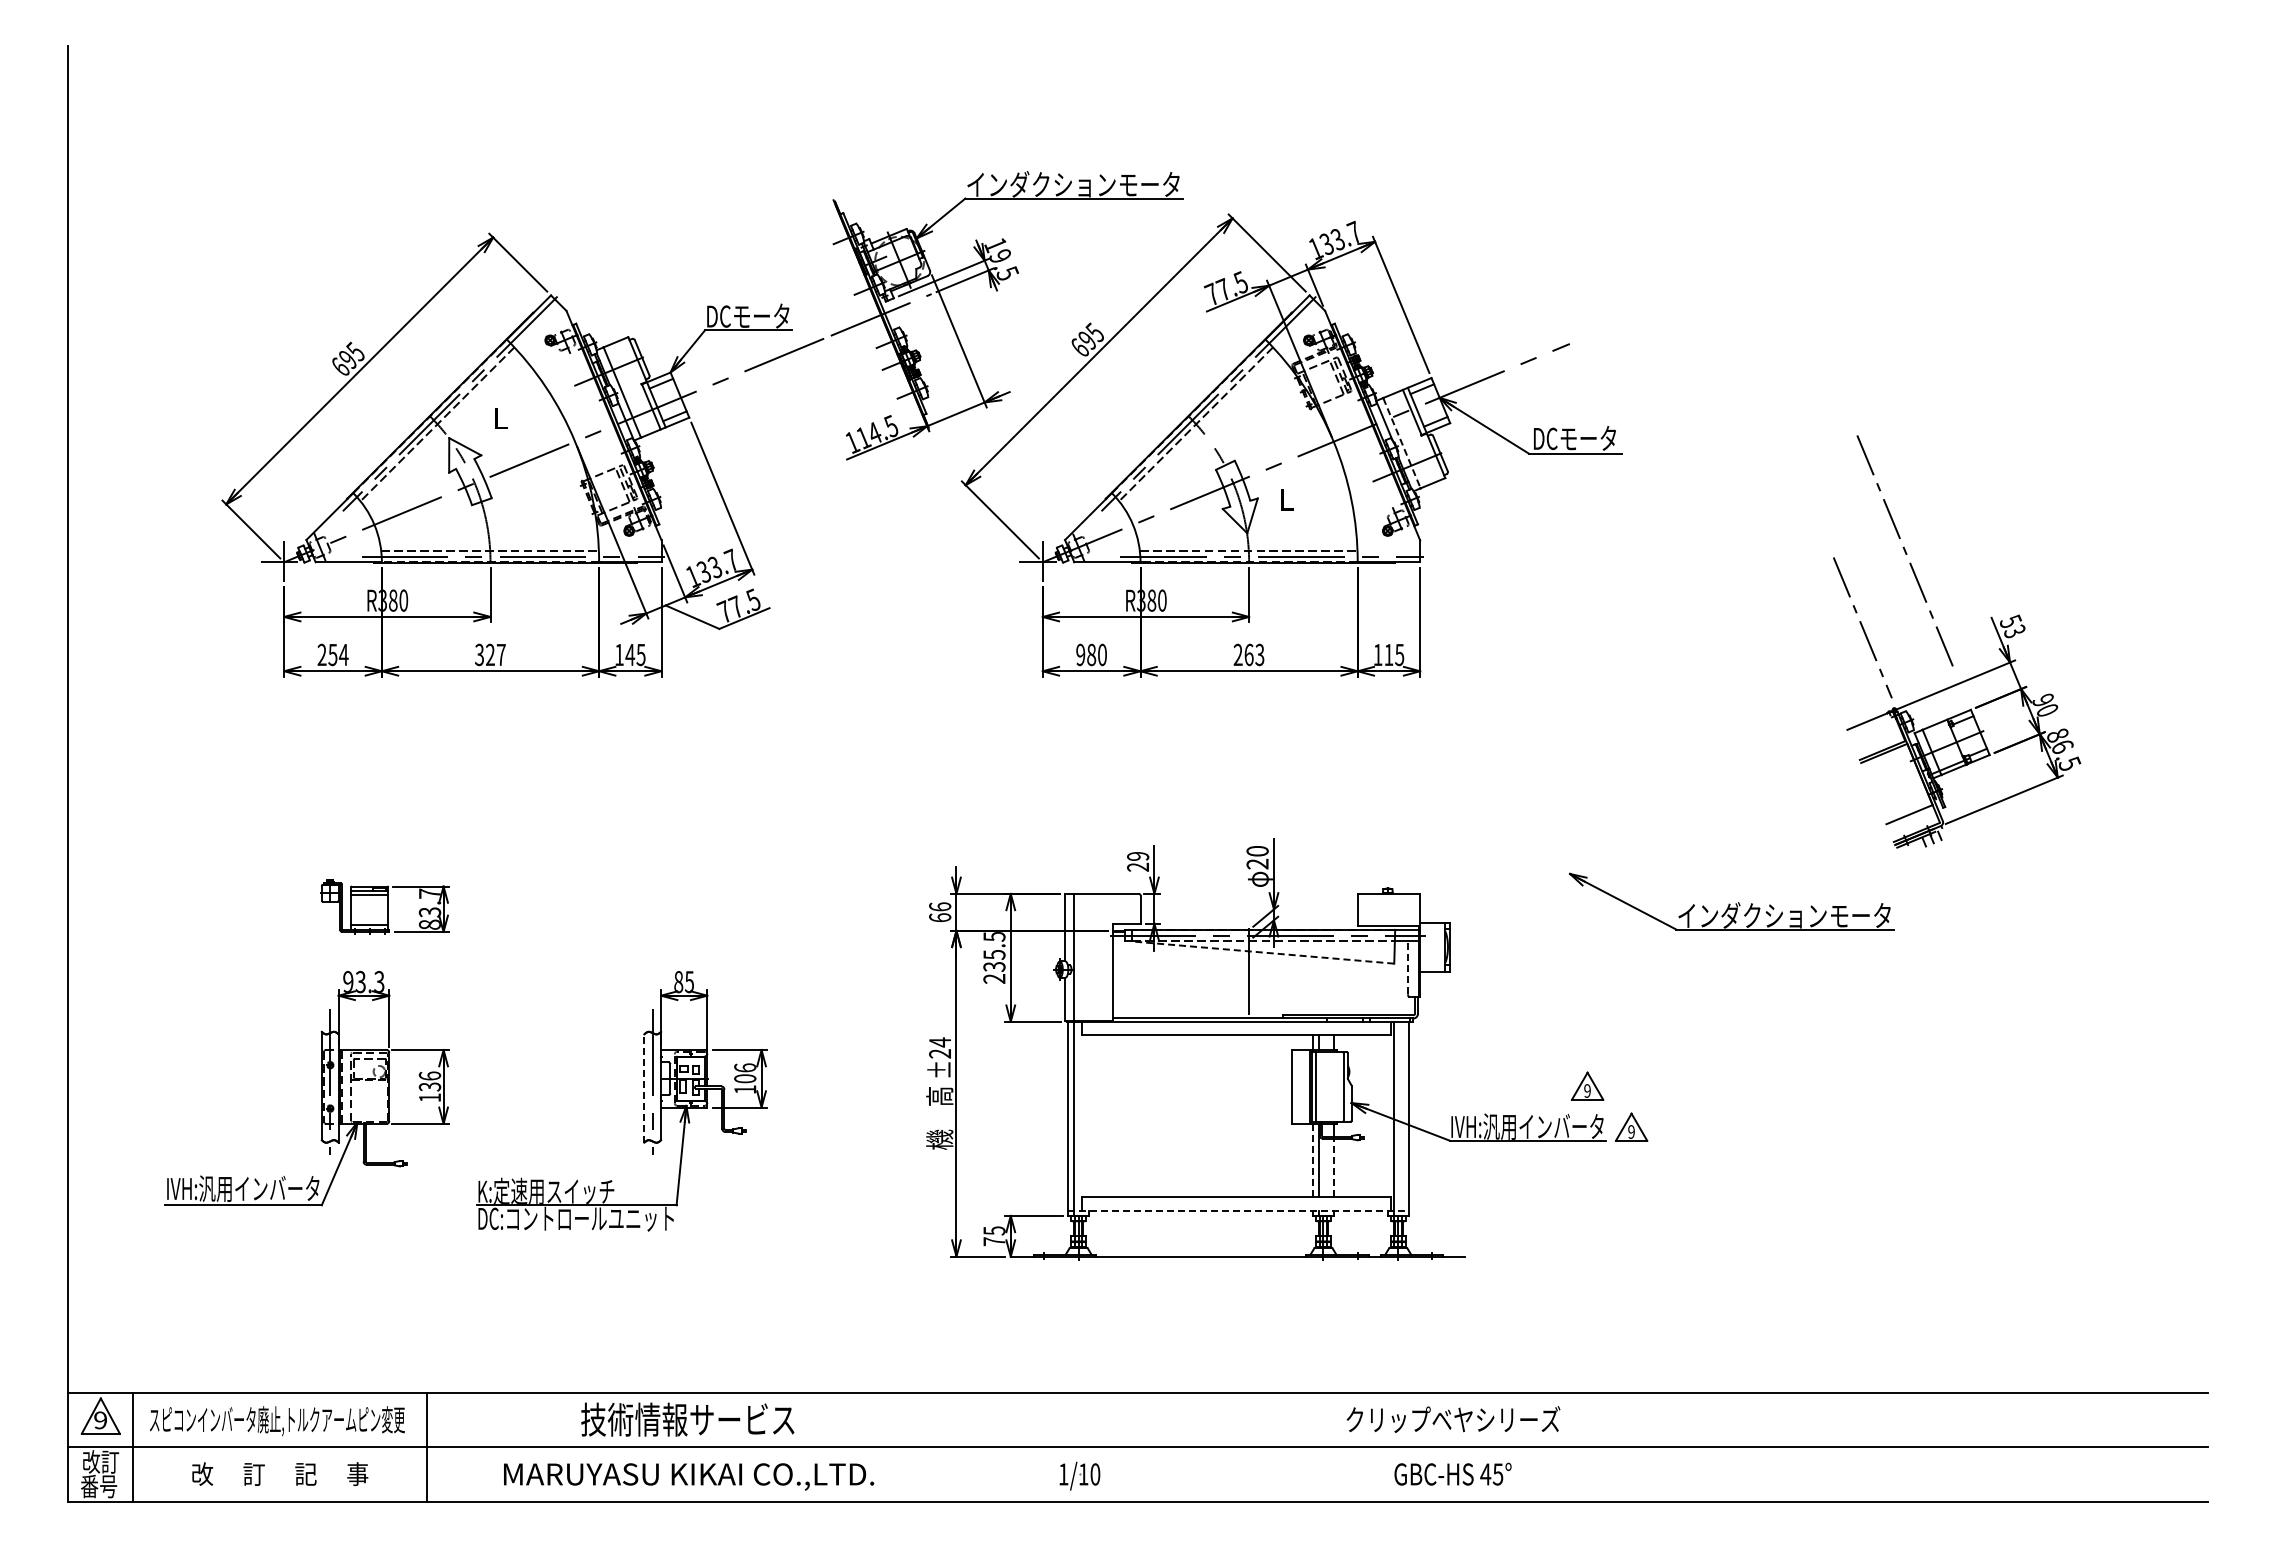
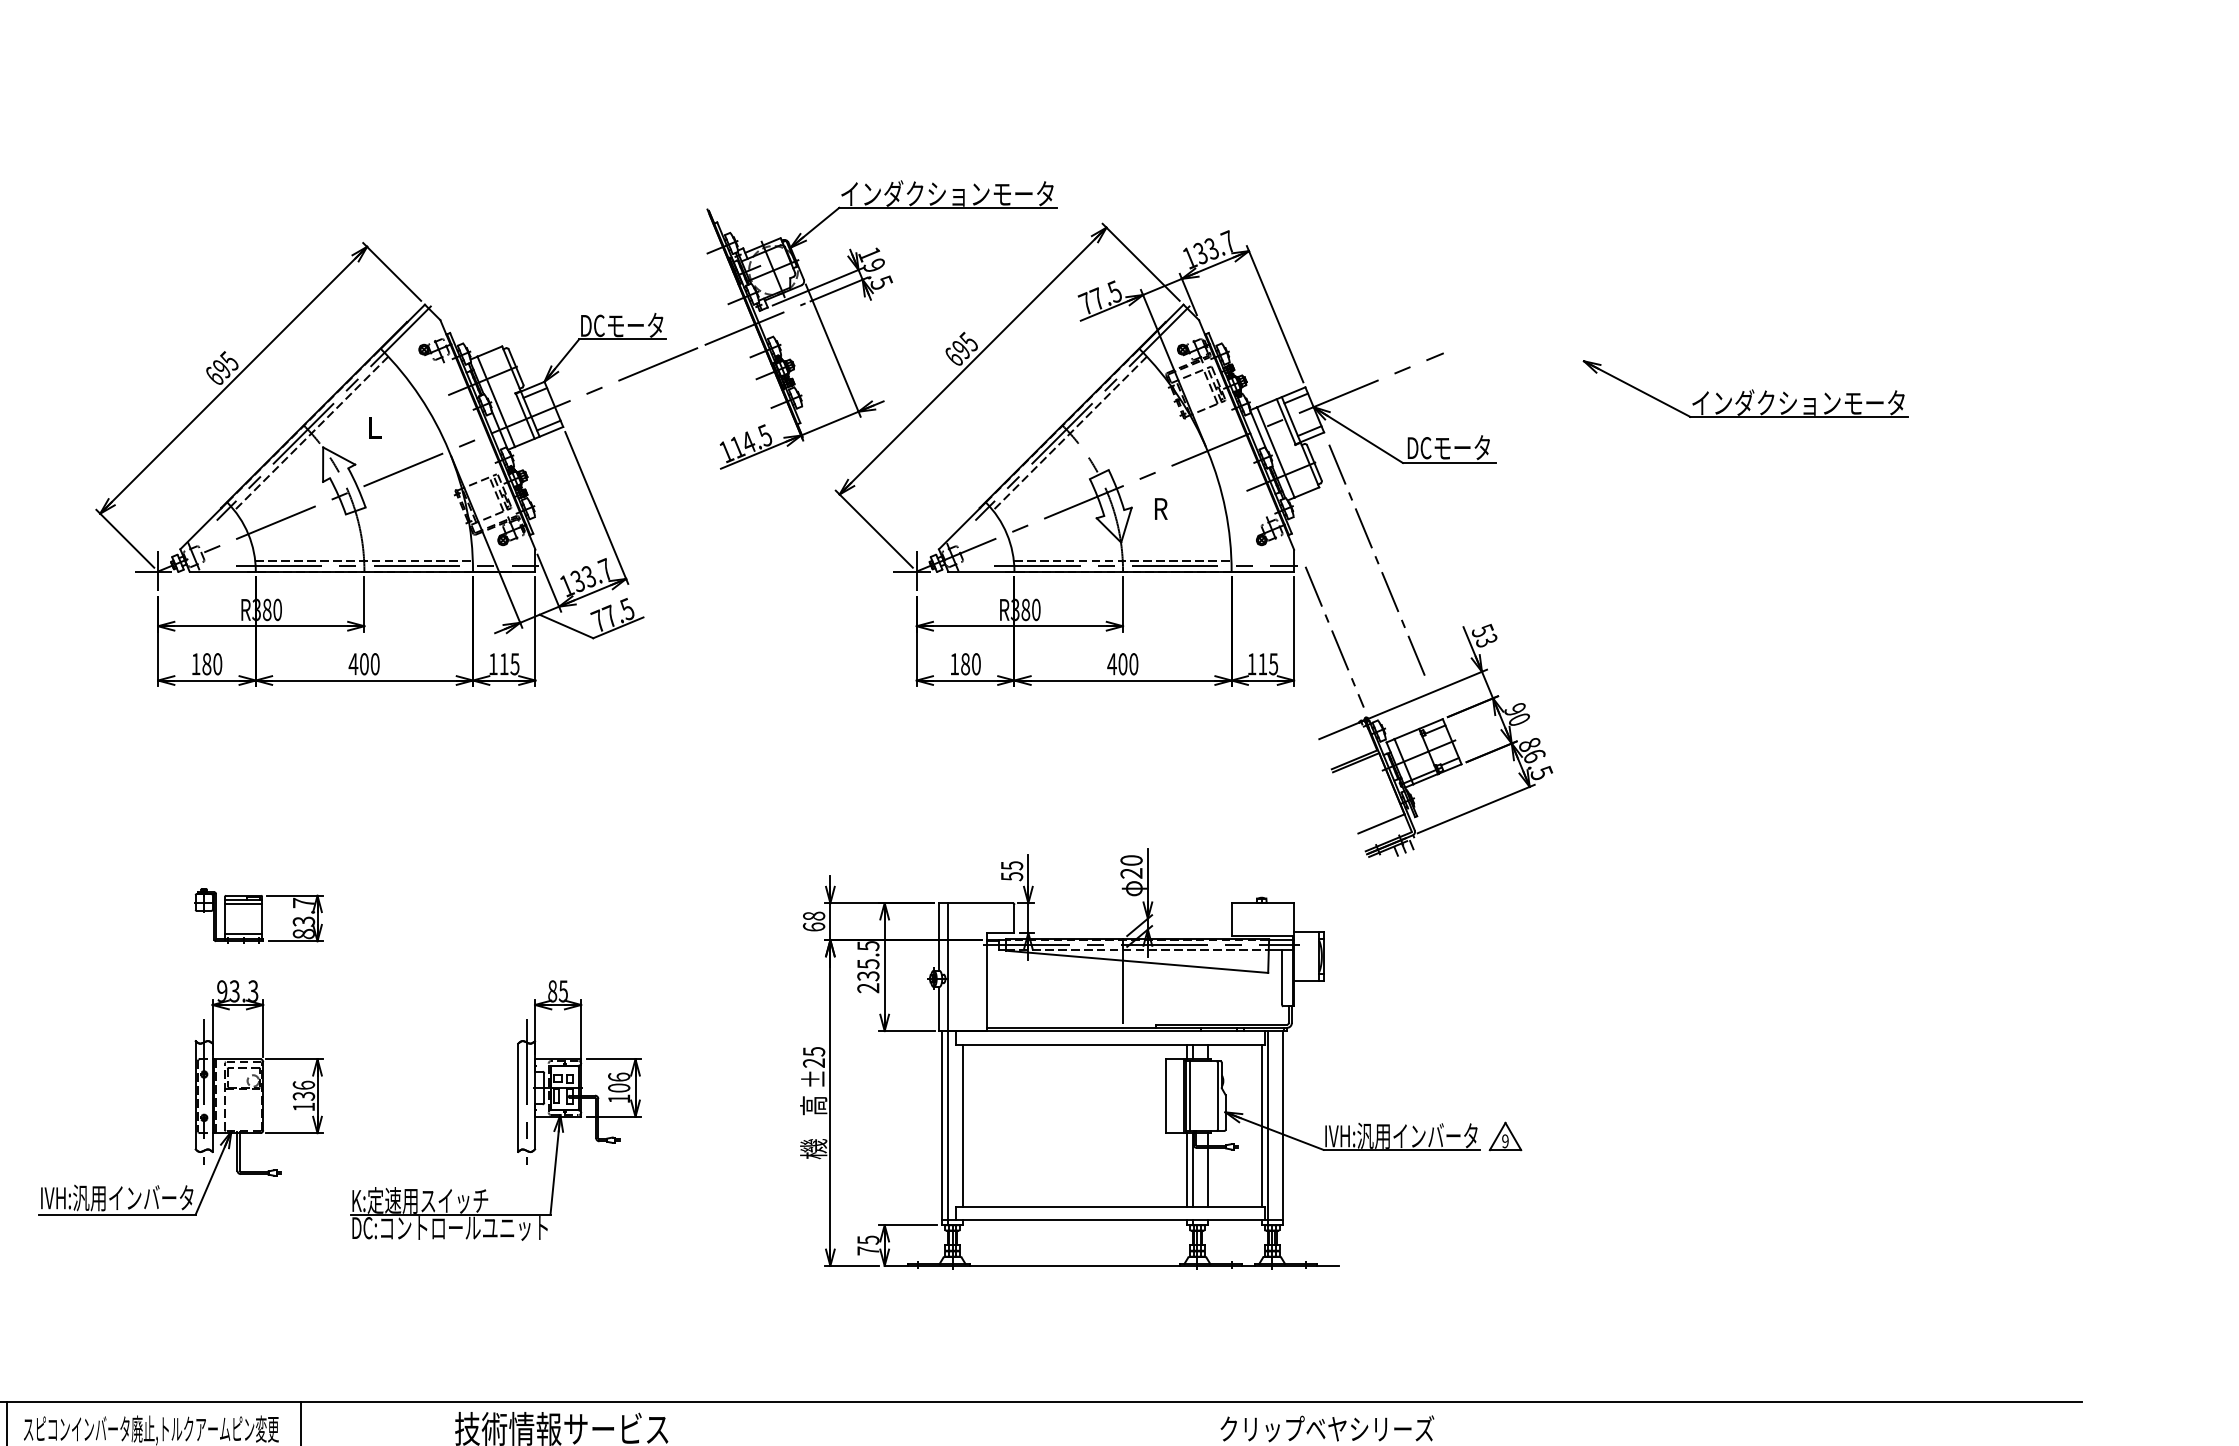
line: (1401, 443) -> (1275, 452), dashed -> solid
text: (1287, 499) -> (1161, 508), L -> R
part: (1946, 647) -> (1418, 656), moved
text: (332, 654) -> (206, 663), 254 -> 180
text: (489, 654) -> (363, 663), 327 -> 400
text: (630, 654) -> (504, 663), 145 -> 115
text: (1080, 654) -> (954, 663), 980 -> 180
text: (1248, 654) -> (1122, 663), 263 -> 400
text: (1138, 861) -> (1012, 870), 29 -> 55
part: (1731, 901) -> (1745, 388), moved
text: (940, 906) -> (814, 915), 66 -> 68
line: (1262, 952) -> (1136, 961), dashed -> solid
line: (1408, 967) -> (1282, 976), dashed -> solid
text: (940, 1042) -> (814, 1051), ±24 -> ±25
part: (1587, 1085) -> (1461, 1094), removed
line: (644, 1088) -> (518, 1097), dashed -> solid
line: (1089, 1116) -> (963, 1125), added
line: (1387, 1116) -> (1261, 1125), added
line: (1312, 1160) -> (1186, 1169), dashed -> solid
line: (1334, 1167) -> (1208, 1176), dashed -> solid
line: (1238, 1210) -> (1112, 1219), dashed -> solid

